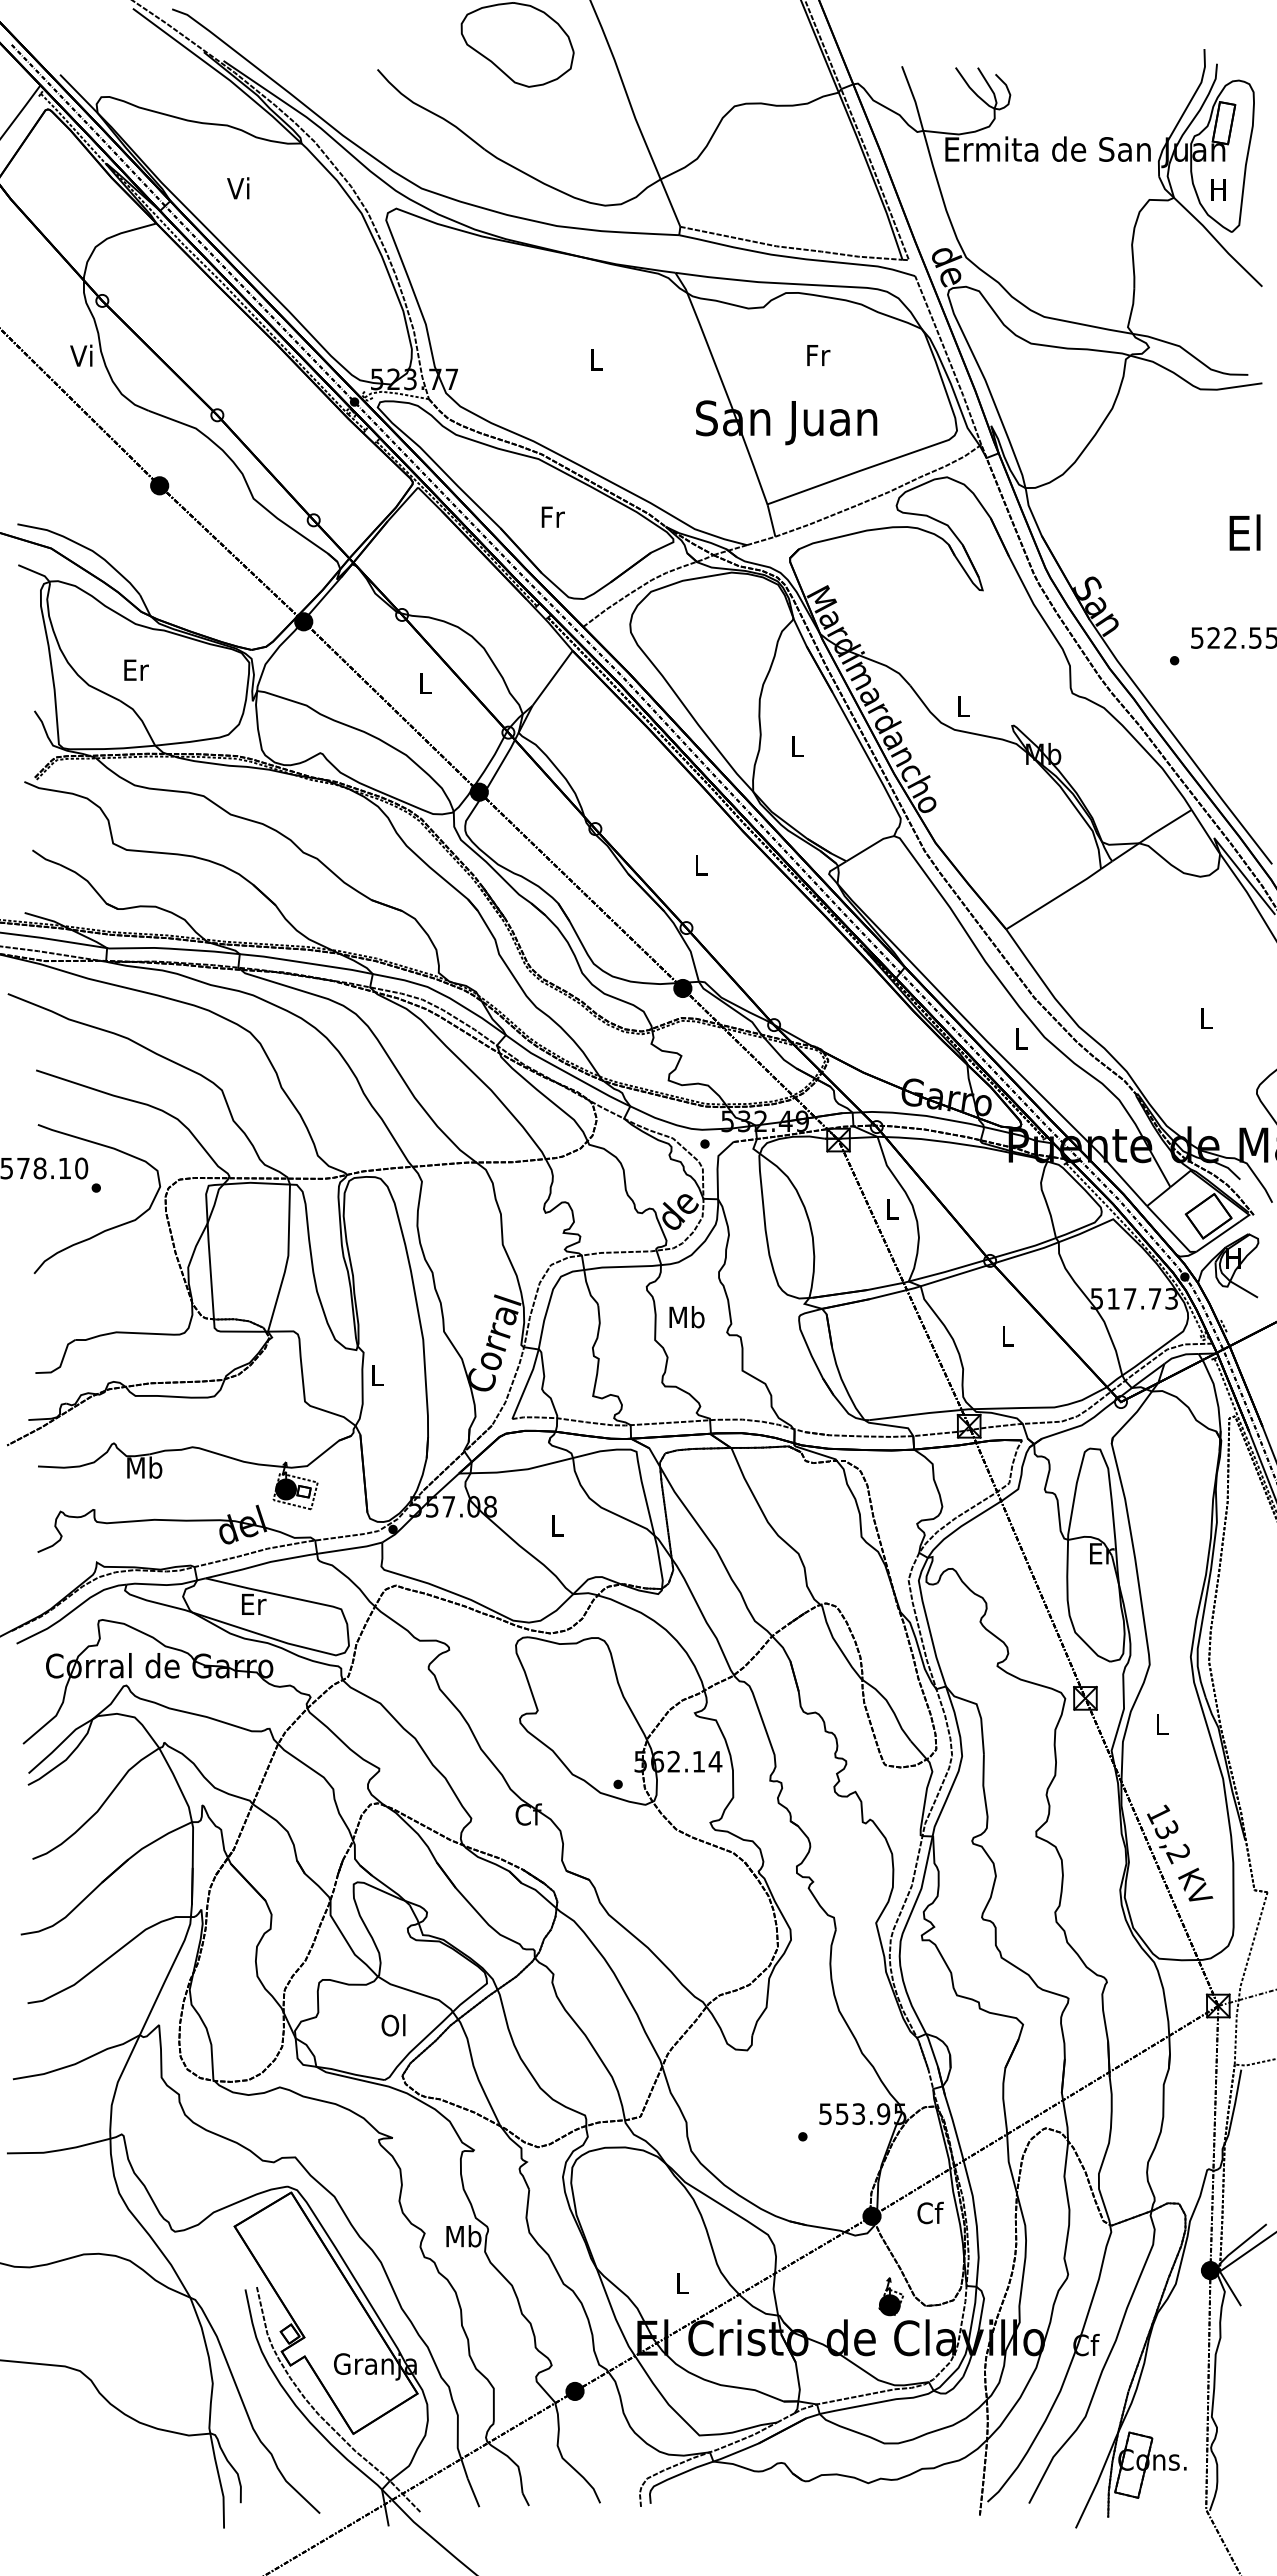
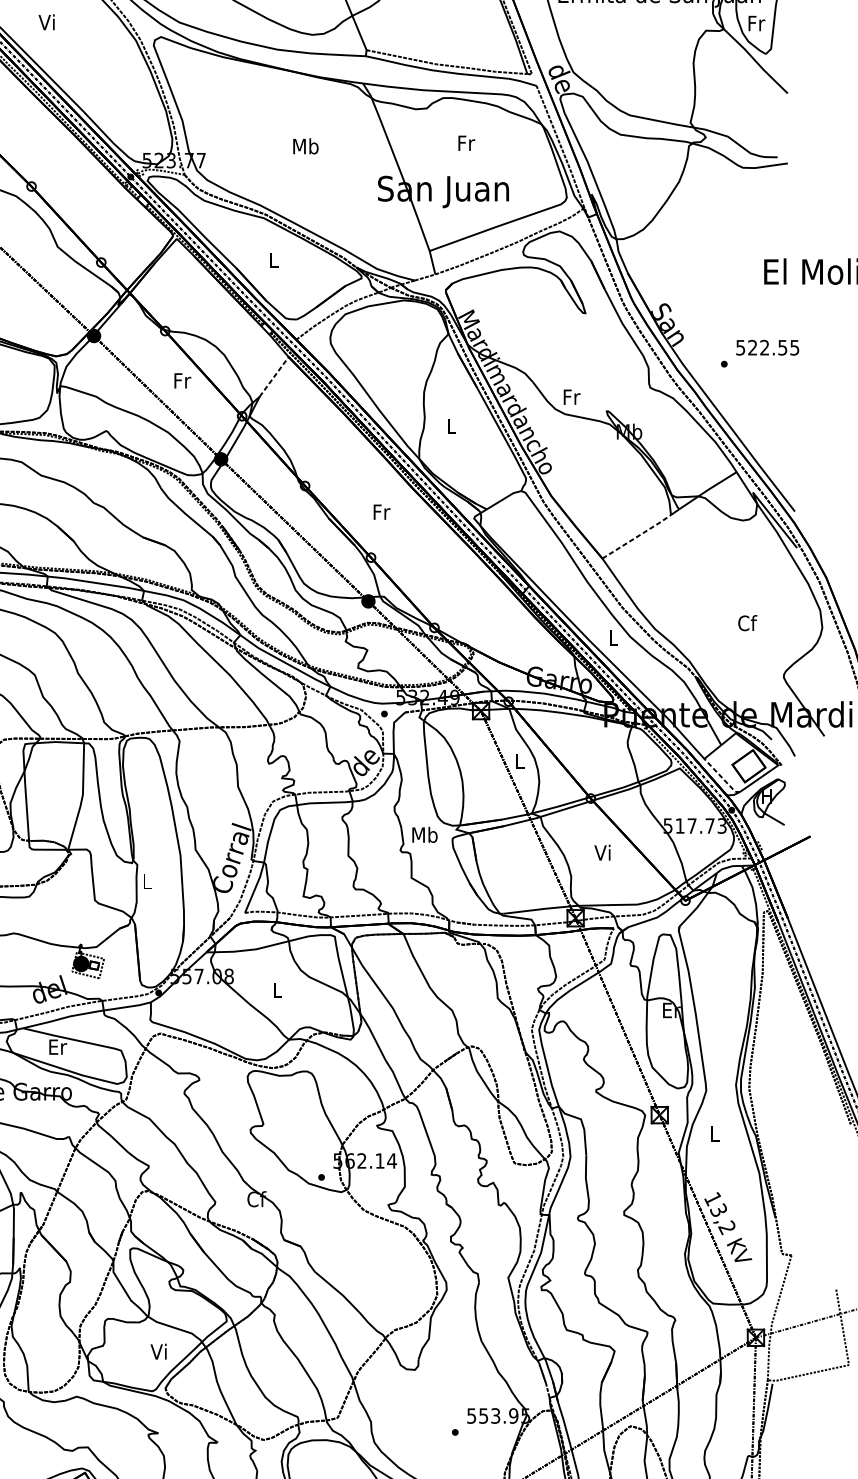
text: (1219, 189) -> (756, 23), H -> Fr
text: (596, 359) -> (305, 146), L -> Mb
text: (552, 516) -> (274, 259), Fr -> L
line: (552, 678) -> (274, 377), solid -> dashed
text: (425, 683) -> (182, 380), L -> Fr
text: (963, 705) -> (571, 396), L -> Fr
text: (701, 864) -> (381, 511), L -> Fr
line: (1054, 898) -> (637, 536), solid -> dashed
text: (1206, 1018) -> (747, 623), L -> Cf
line: (1171, 1231) -> (722, 777), solid -> dashed
text: (686, 1317) -> (424, 835), moved
text: (1006, 1335) -> (602, 852), L -> Vi
text: (393, 2025) -> (159, 1351), Ol -> Vi

